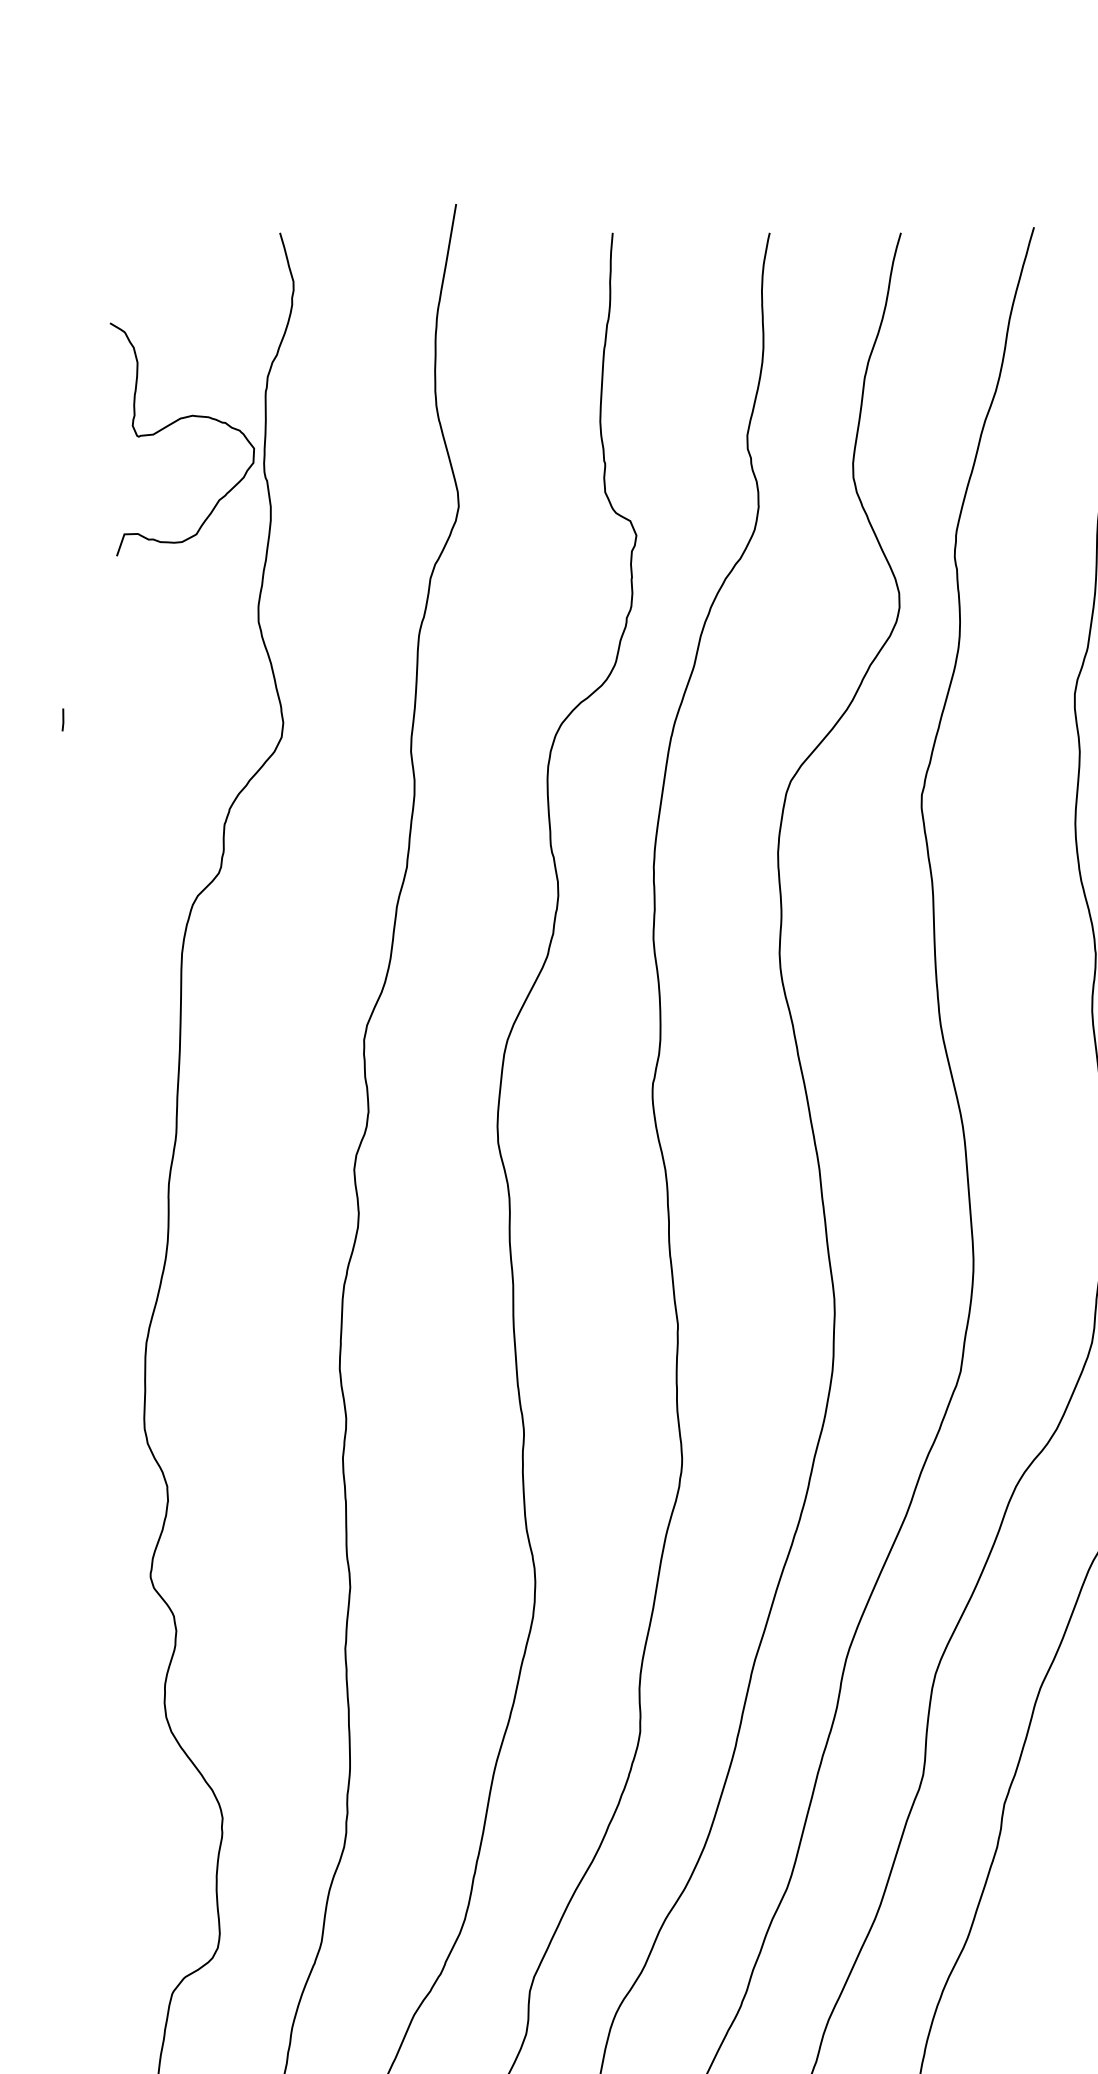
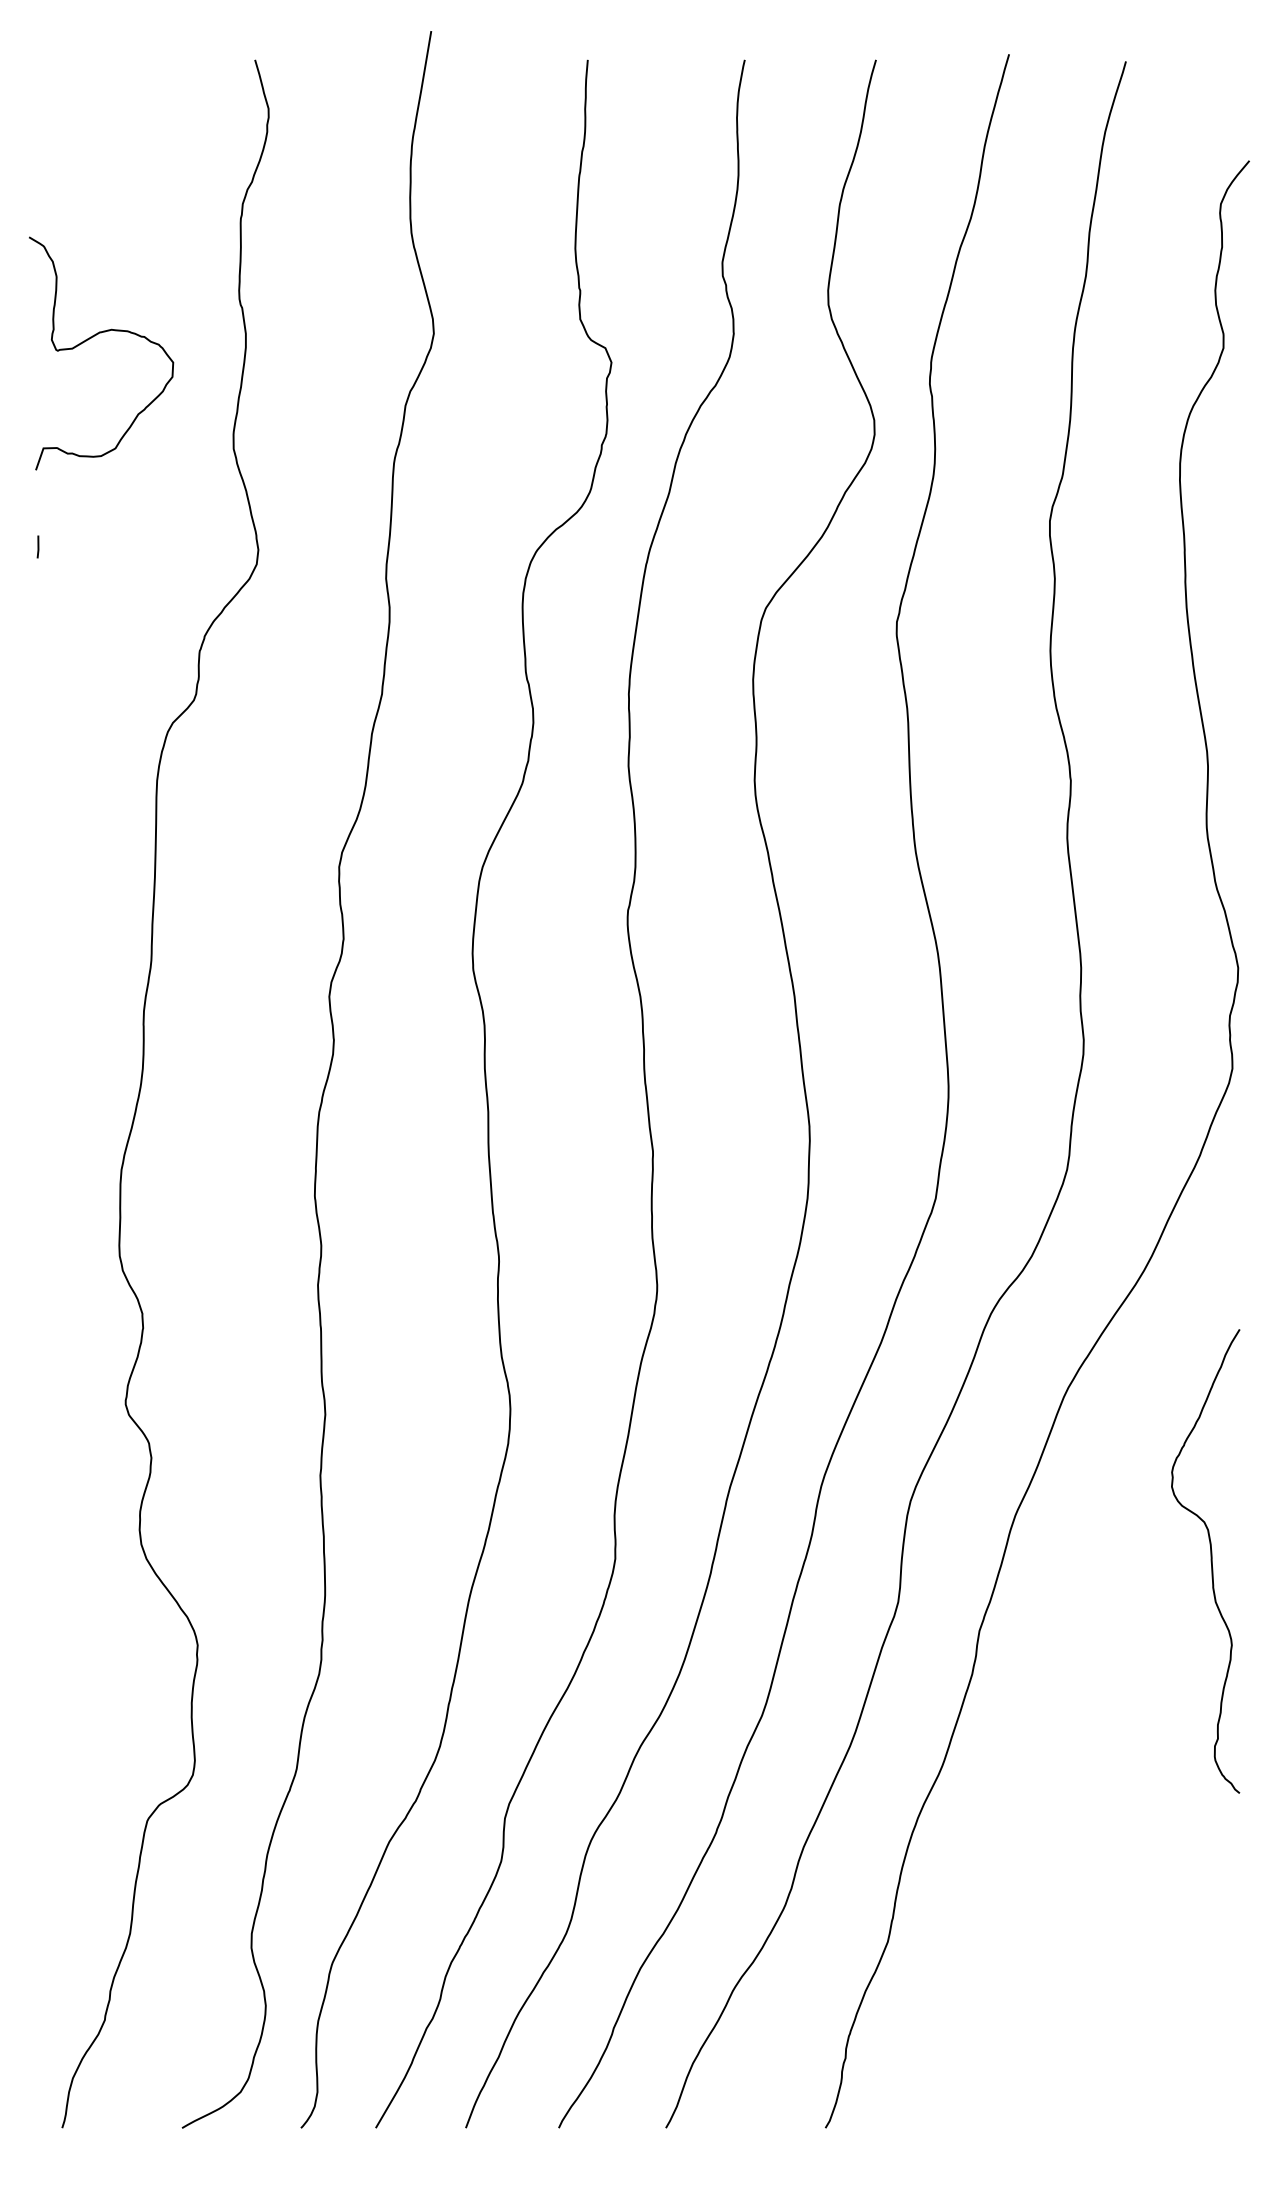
curve: (174, 423) -> (93, 337), moved

